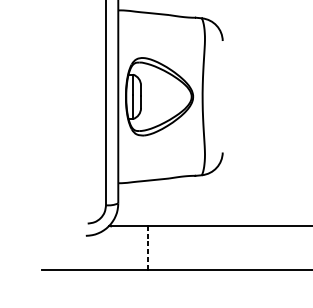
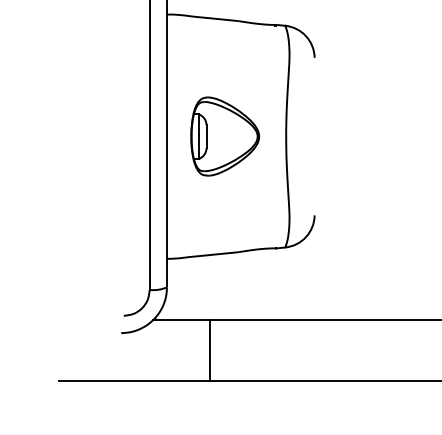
part: (158, 96) -> (224, 136), size x0.71
line: (148, 248) -> (209, 350), dashed -> solid

